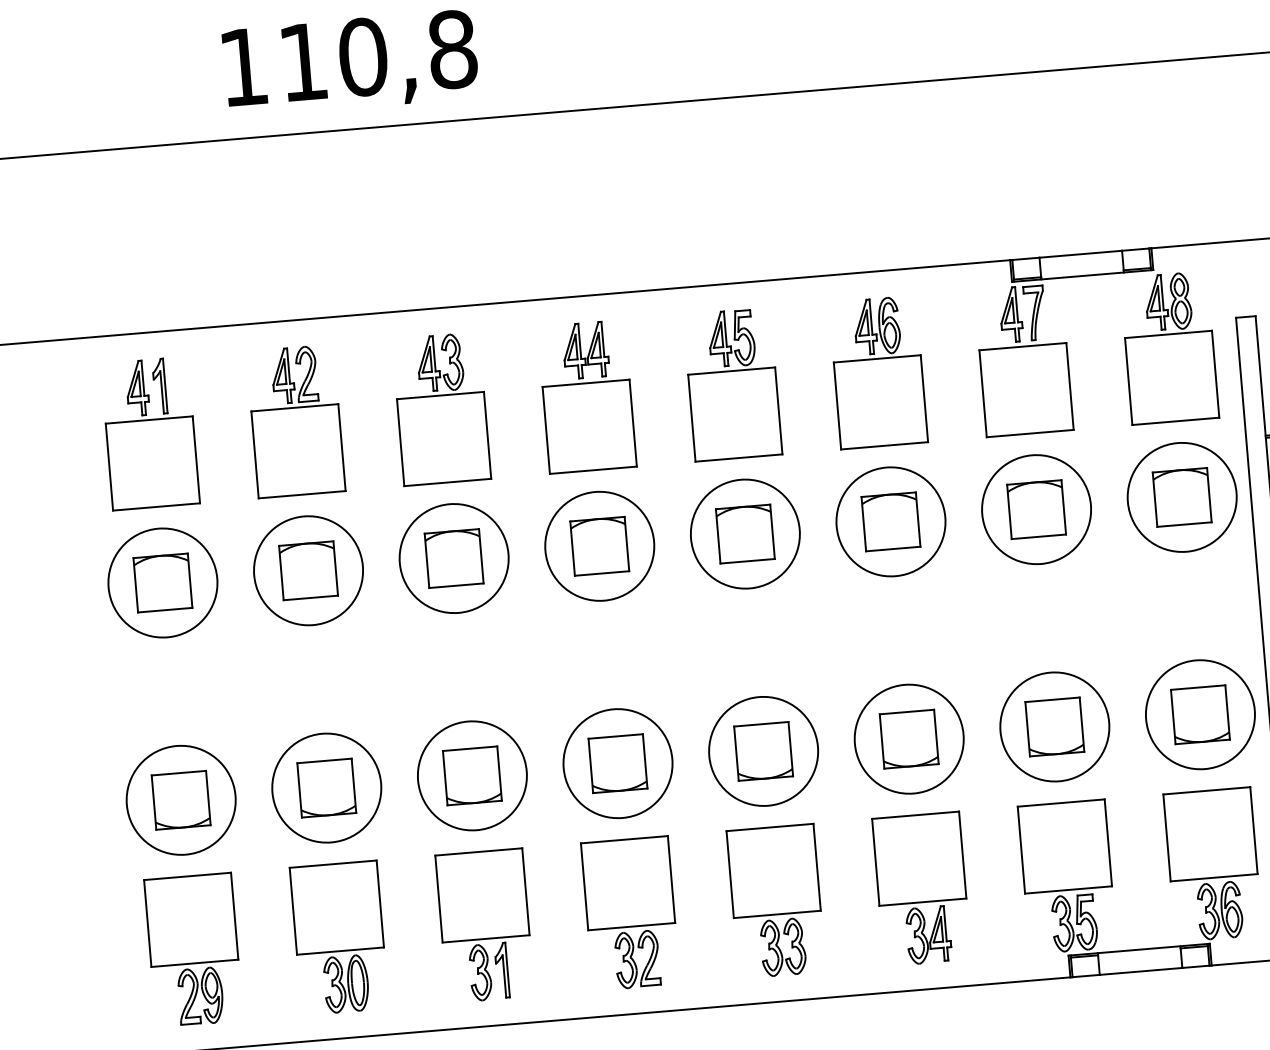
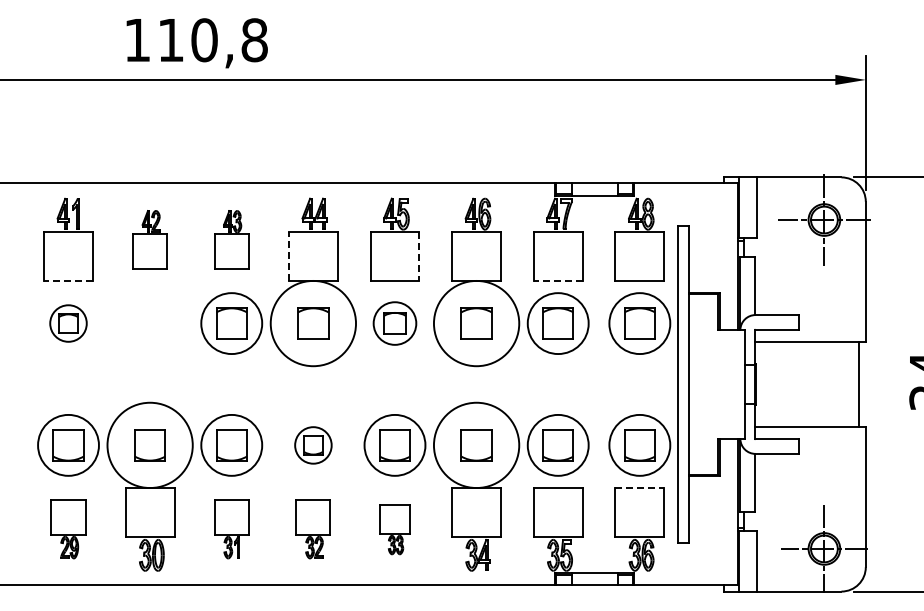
part: (441, 408) -> (231, 239), size x0.7
line: (779, 412) -> (419, 257), solid -> dashed
part: (296, 420) -> (150, 239), size x0.7
line: (547, 430) -> (289, 256), solid -> dashed
line: (1028, 432) -> (557, 280), solid -> dashed
line: (156, 506) -> (68, 280), solid -> dashed
circle: (890, 521) -> (476, 323), size x1.4
part: (744, 534) -> (394, 323), size x0.7
circle: (598, 546) -> (312, 323), size x1.4
part: (307, 570) -> (149, 323), removed
part: (162, 582) -> (68, 323), size x0.6
circle: (908, 737) -> (476, 444), size x1.4
part: (618, 763) -> (313, 445), size x0.6
circle: (325, 786) -> (149, 444), size x1.4
line: (1208, 791) -> (640, 488), solid -> dashed
part: (775, 901) -> (394, 529), size x0.6
part: (630, 913) -> (313, 529), size x0.7
part: (484, 925) -> (231, 529), size x0.7
part: (193, 950) -> (68, 529), size x0.7

